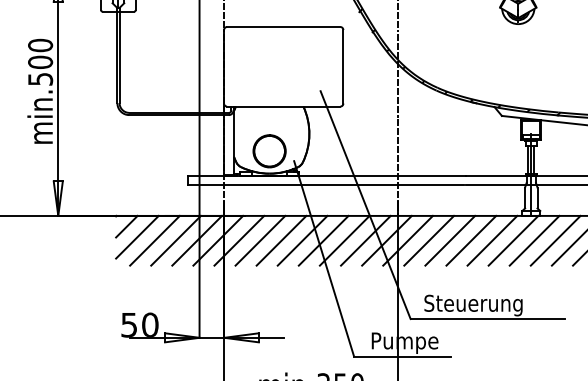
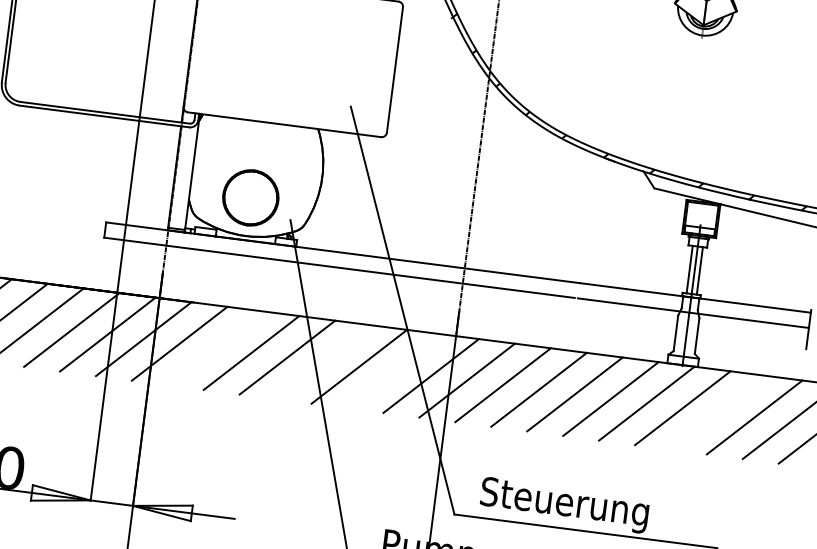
line: (260, 240) -> (215, 347), removed
line: (323, 240) -> (323, 361), removed
line: (365, 240) -> (394, 370), removed
line: (555, 240) -> (718, 412), removed

